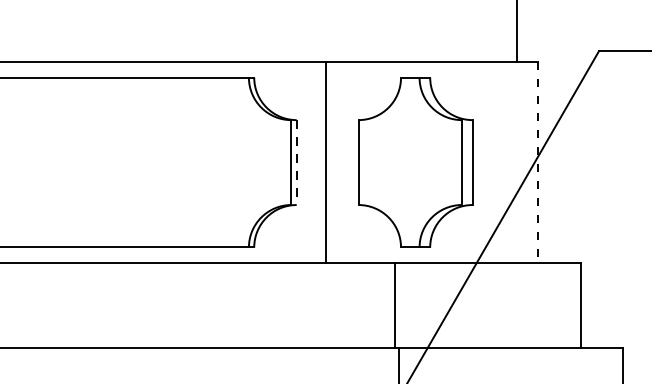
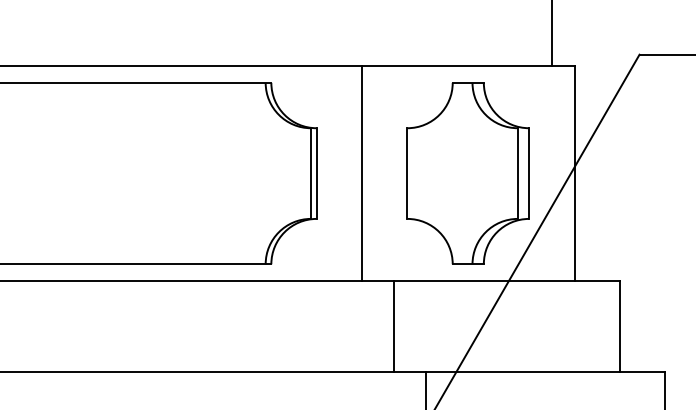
line: (326, 162) -> (362, 173), moved
part: (415, 162) -> (468, 173), moved
line: (538, 162) -> (574, 173), dashed -> solid
line: (296, 163) -> (316, 174), dashed -> solid
line: (395, 305) -> (394, 326), moved

